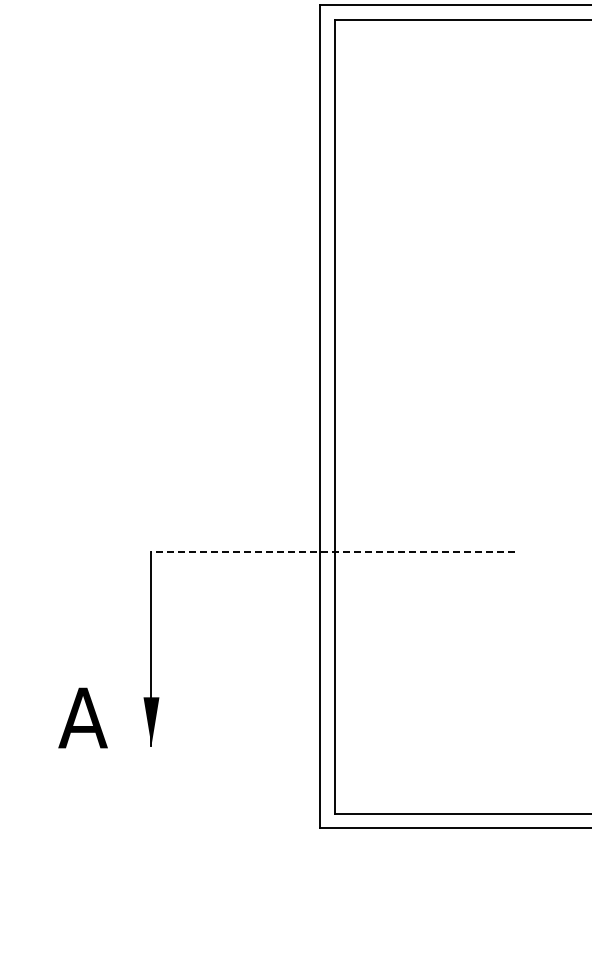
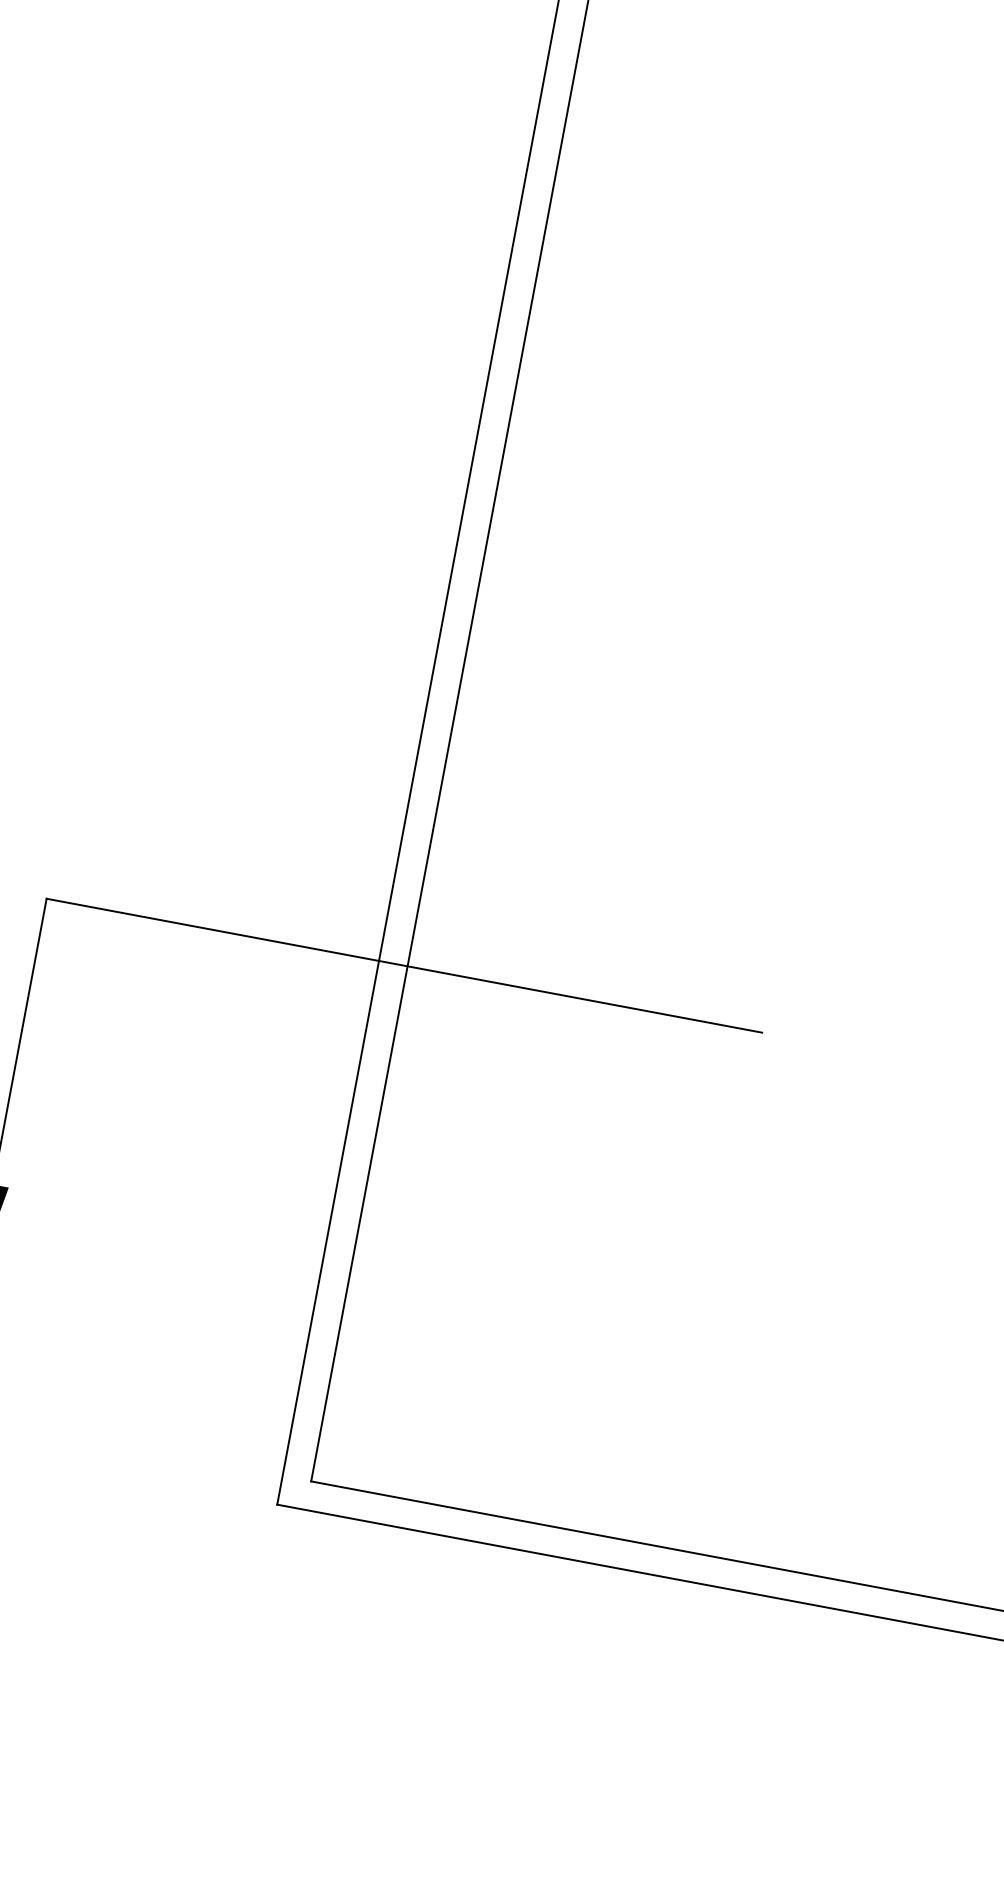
line: (333, 552) -> (404, 966), dashed -> solid

